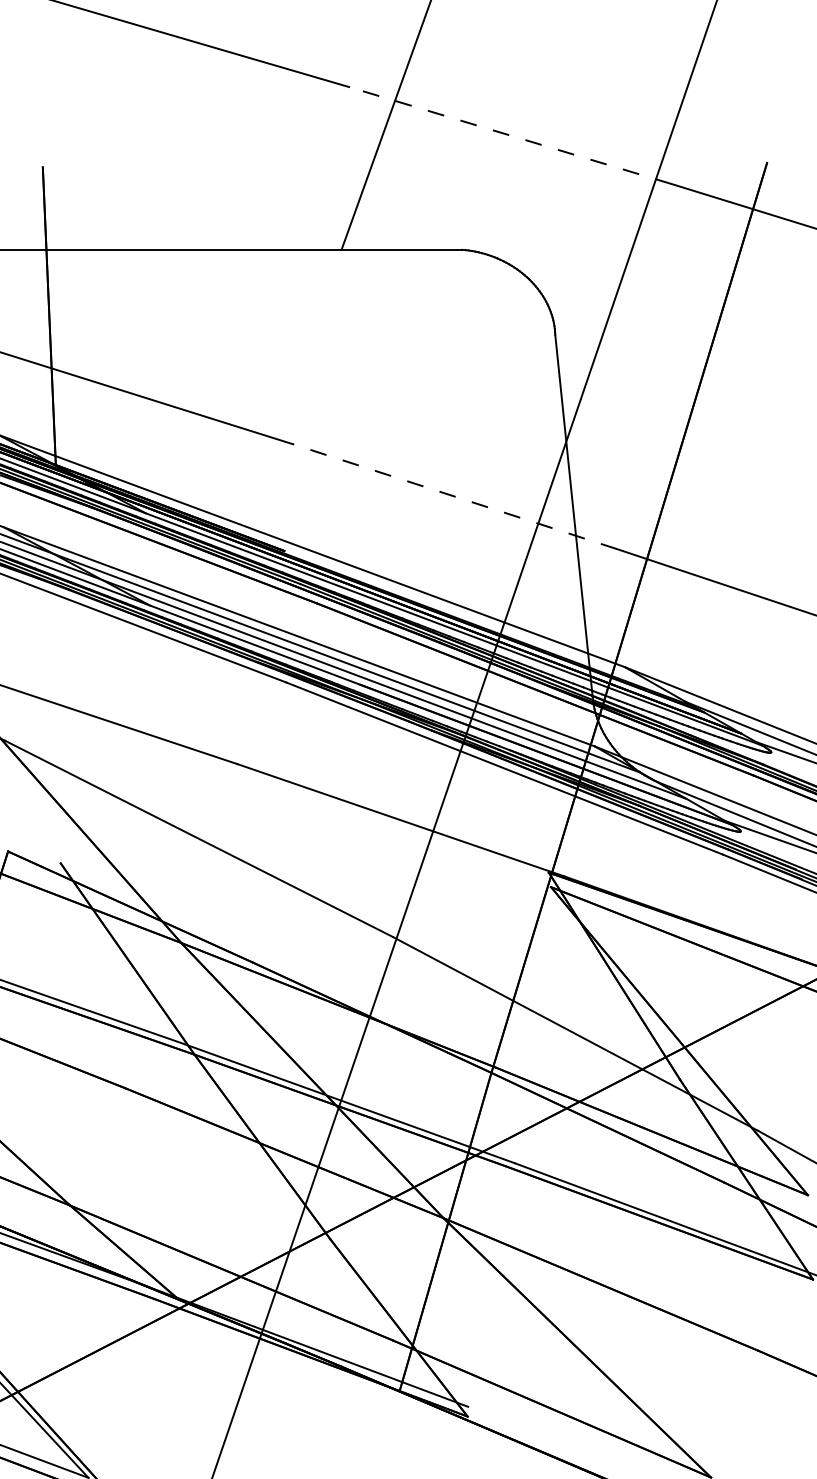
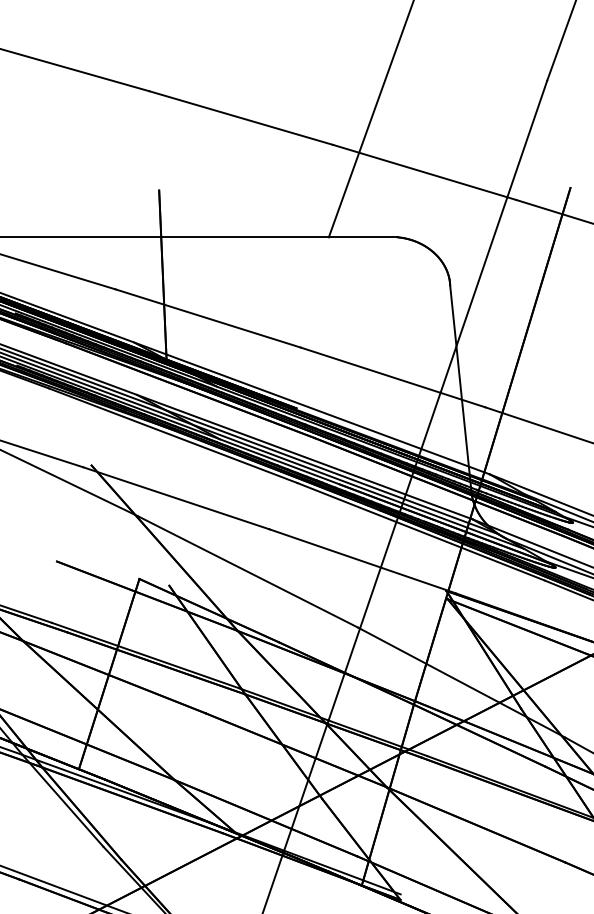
line: (510, 135) -> (424, 172), dashed -> solid
line: (455, 496) -> (393, 377), dashed -> solid

